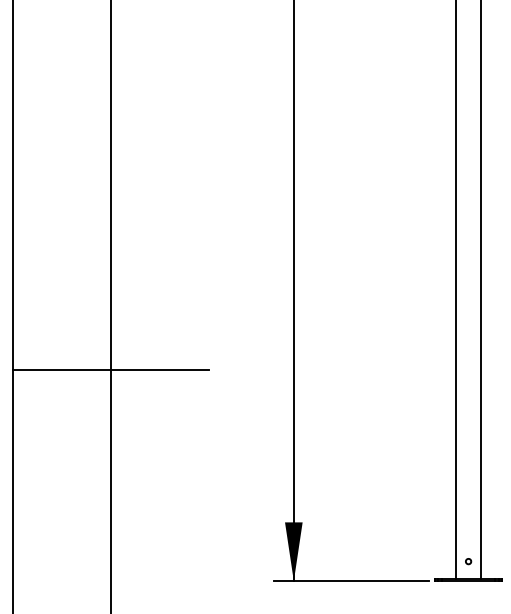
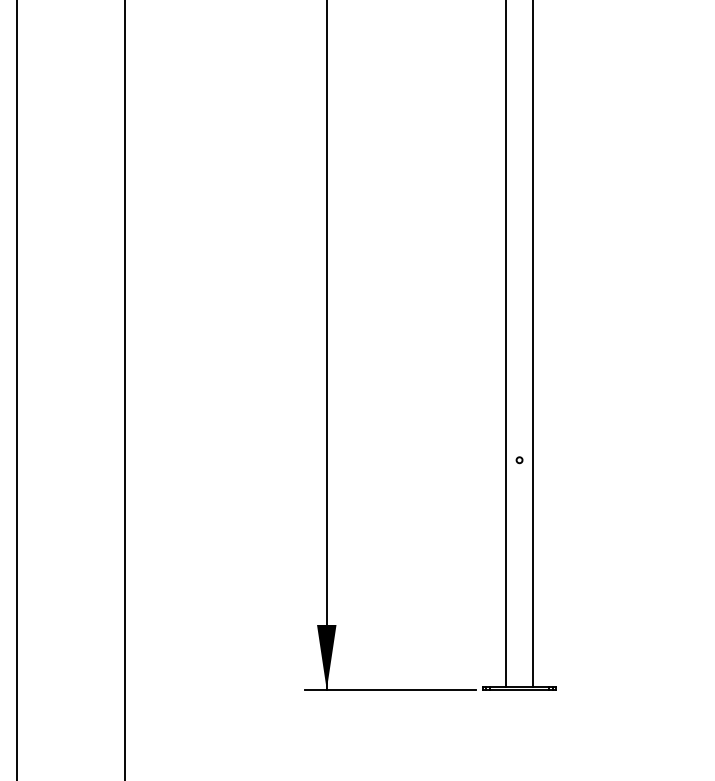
line: (111, 370) -> (125, 457), removed
part: (468, 561) -> (519, 460), moved

